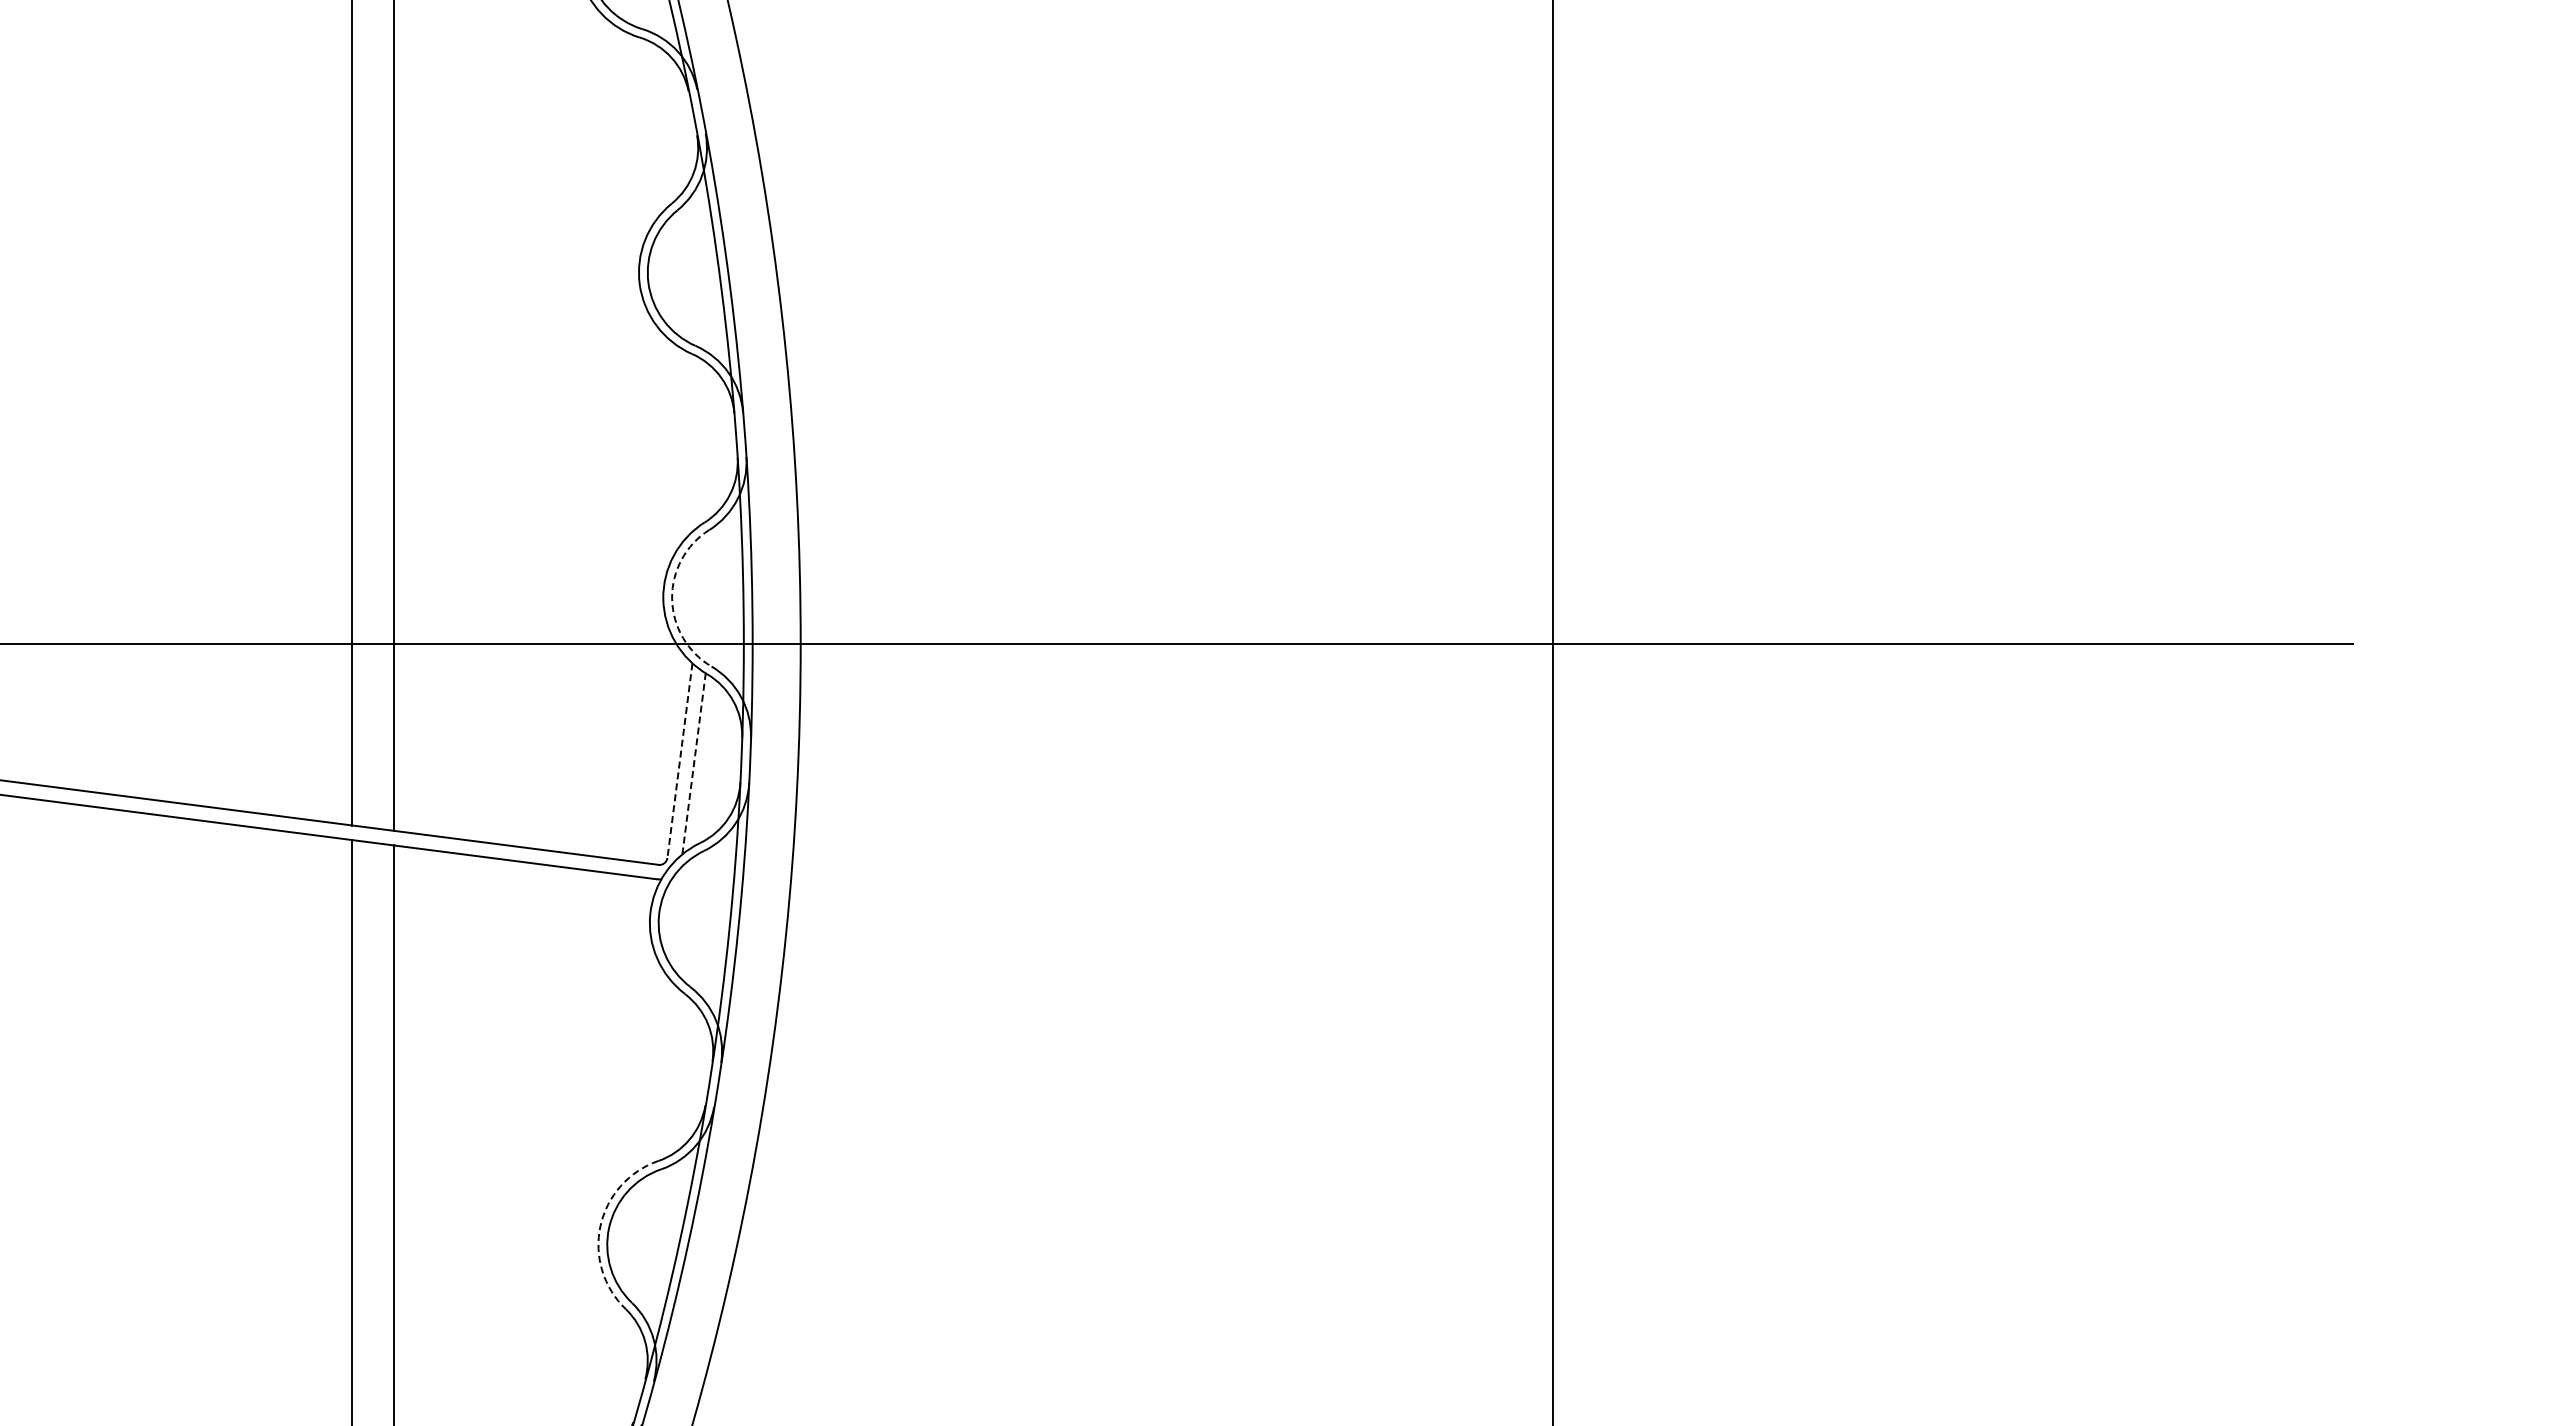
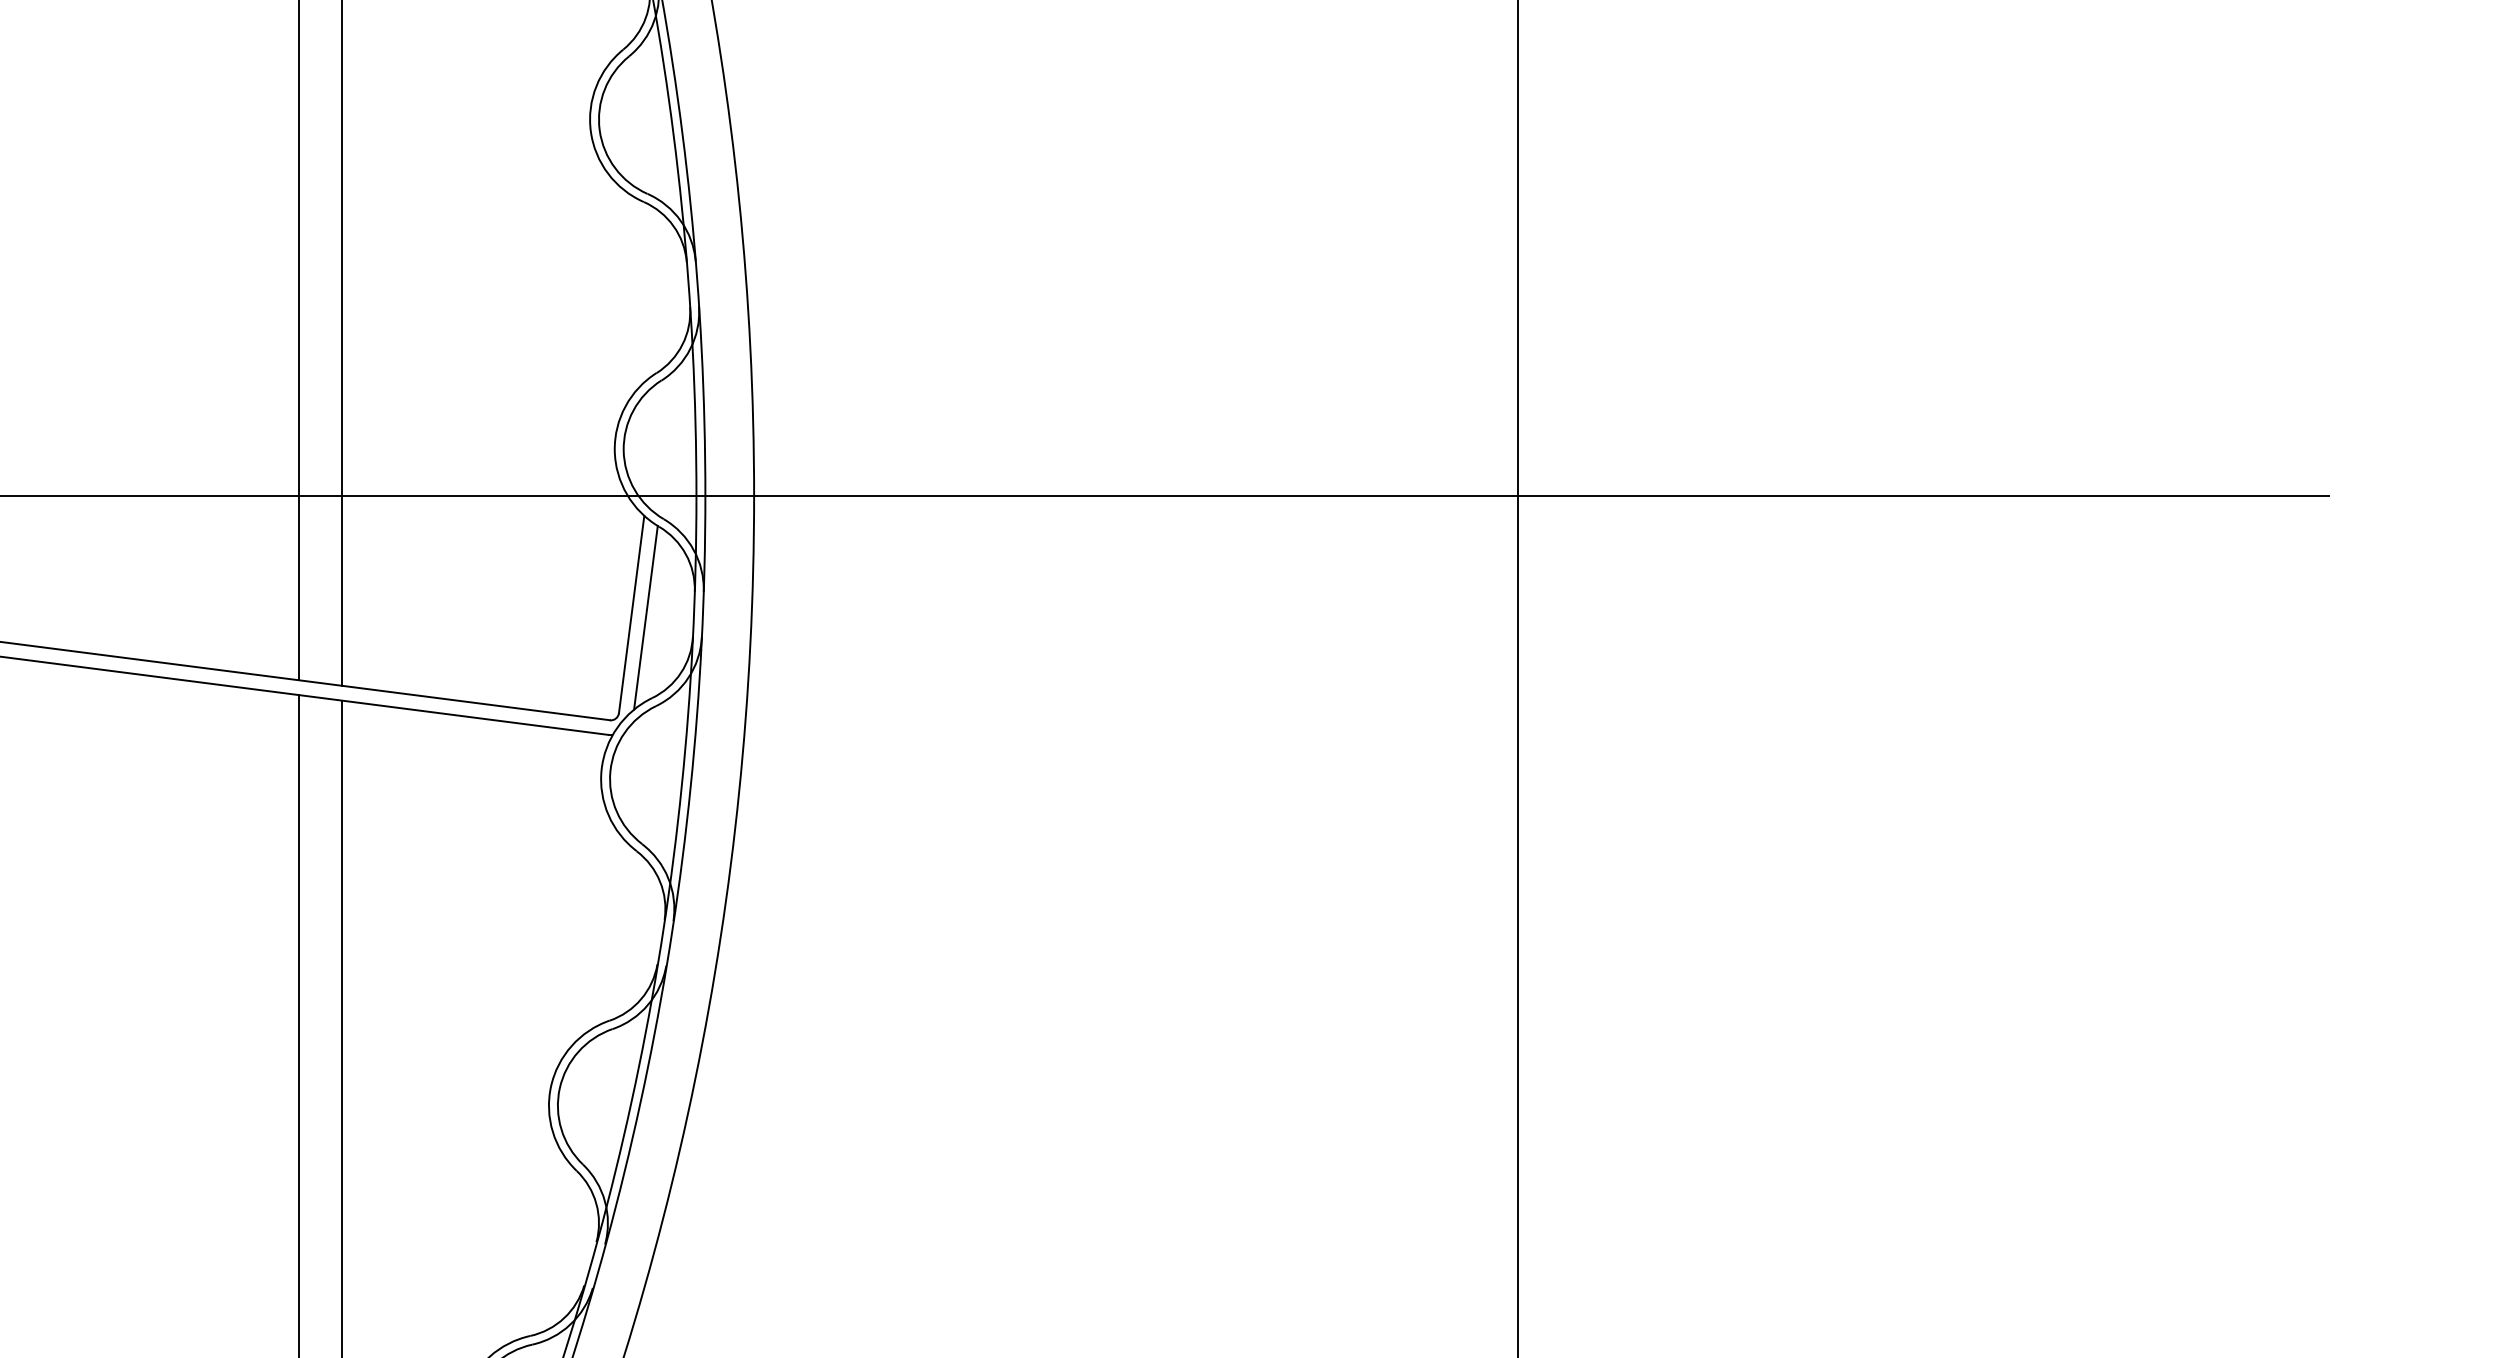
arc: (672, 598) -> (624, 450), dashed -> solid
line: (679, 761) -> (631, 615), dashed -> solid
line: (694, 763) -> (646, 617), dashed -> solid
arc: (600, 1225) -> (551, 1086), dashed -> solid

